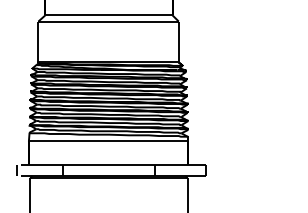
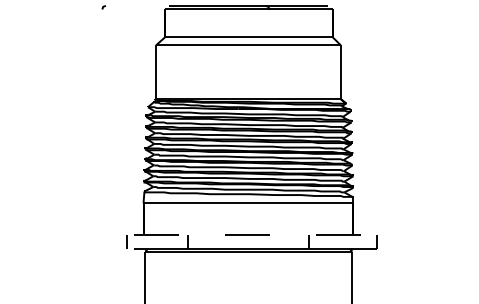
line: (113, 165) -> (255, 234), solid -> dashed

